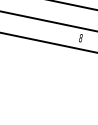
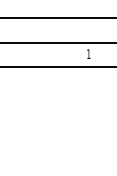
text: (80, 38) -> (88, 54), 8 -> 1

